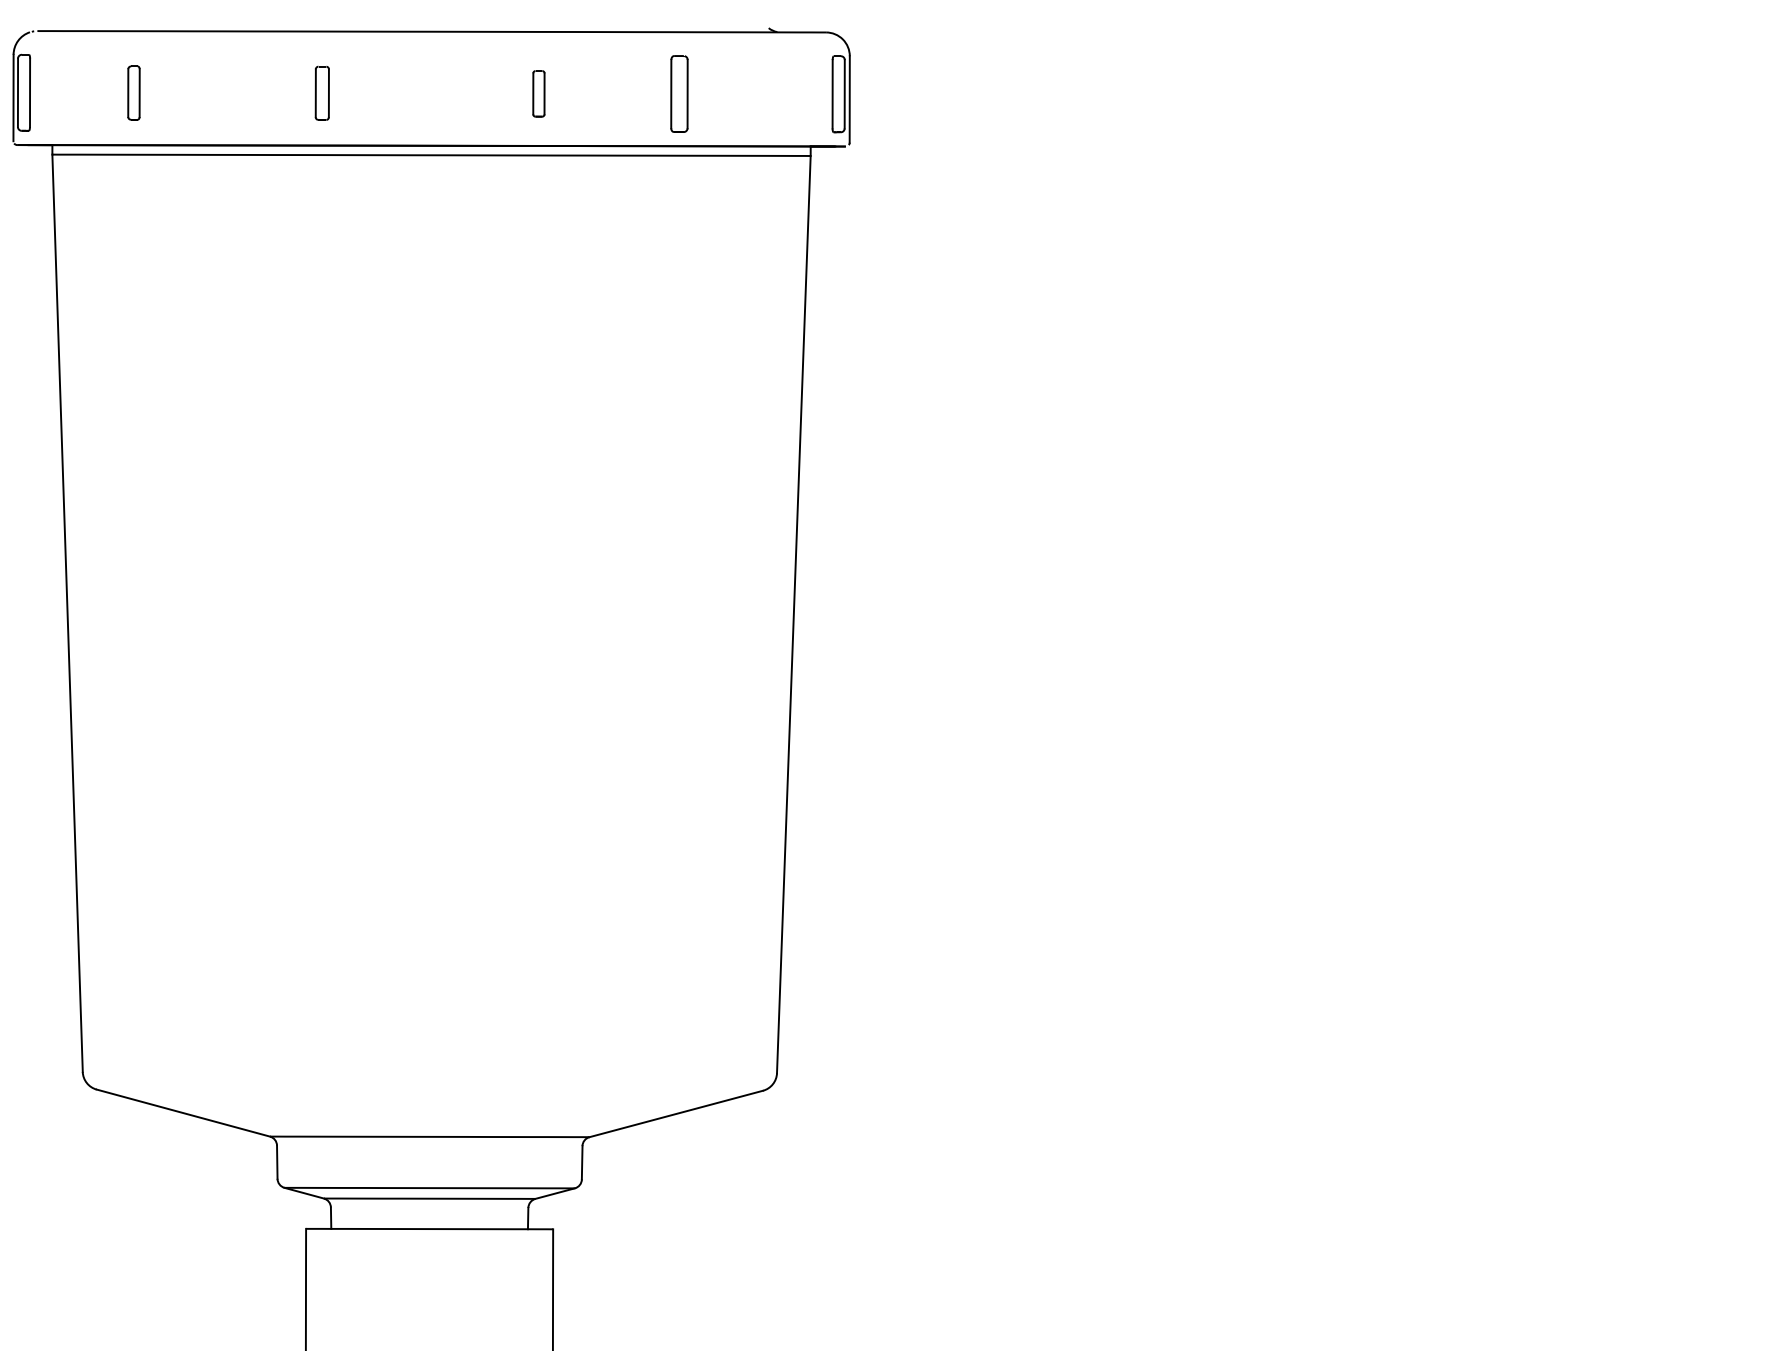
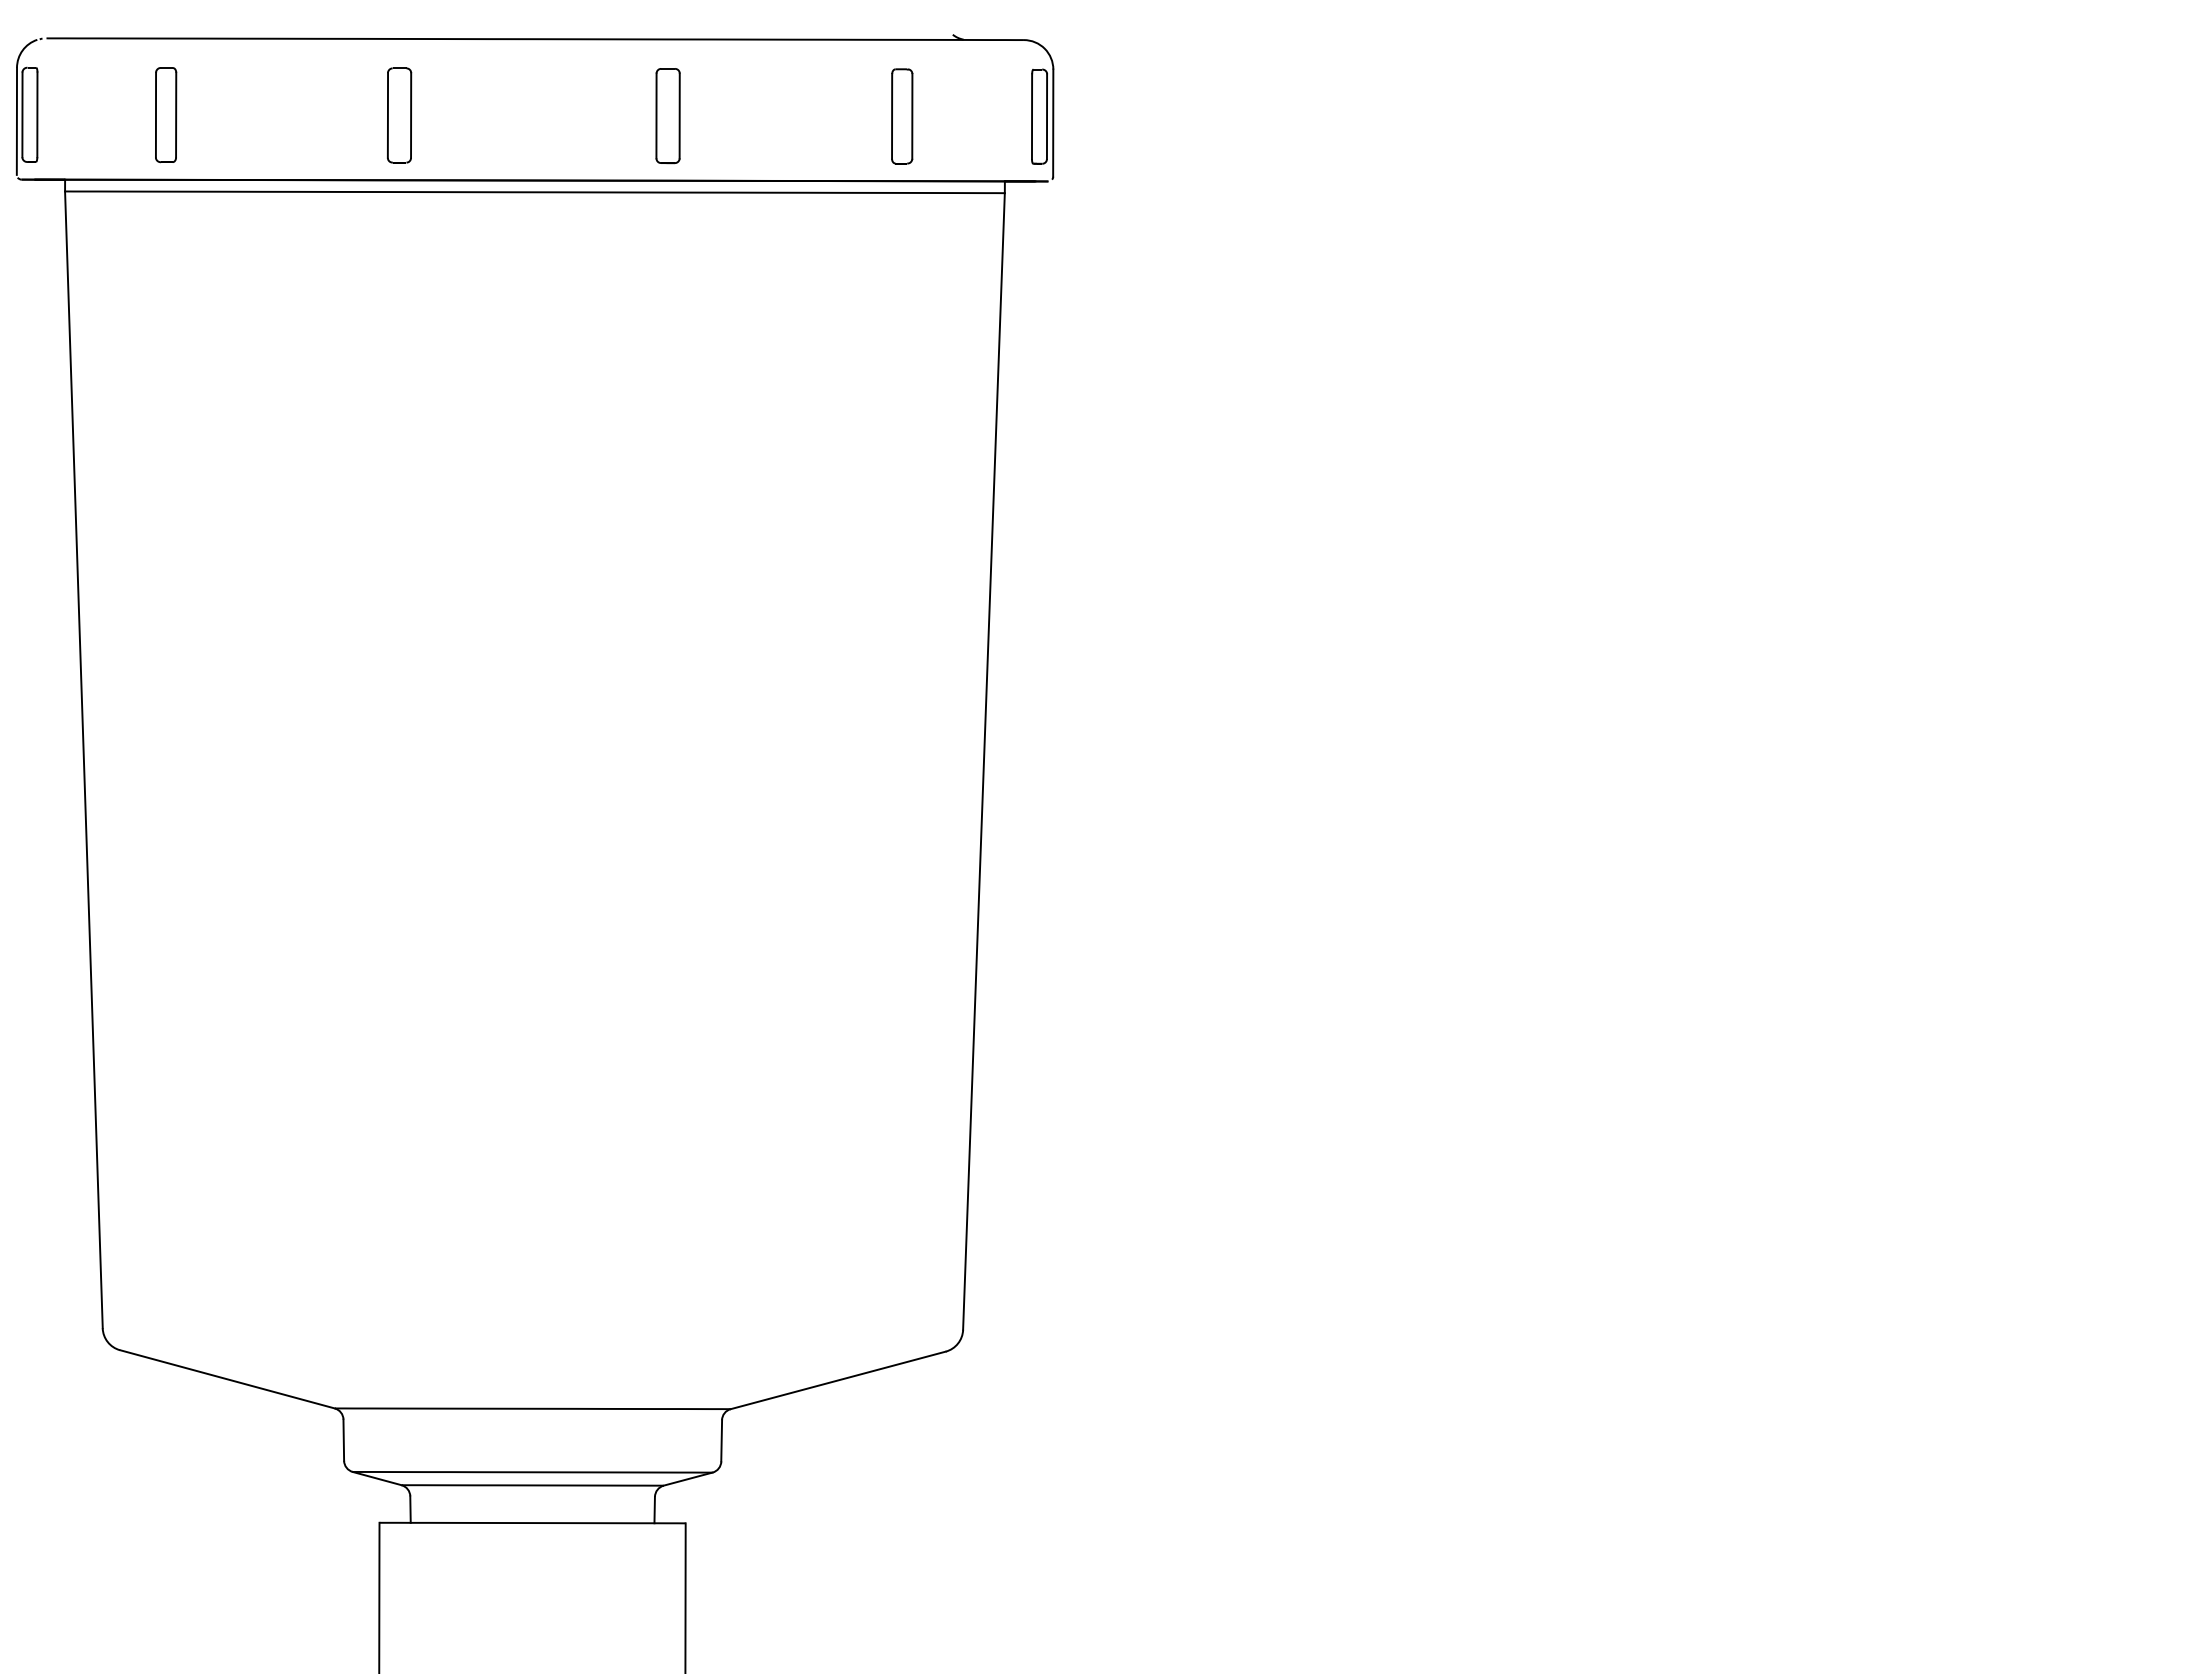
part: (134, 93) -> (166, 115), size x1.43
part: (322, 93) -> (399, 115), size x1.43
part: (538, 94) -> (667, 116), size x1.67
part: (679, 94) -> (902, 116), moved

